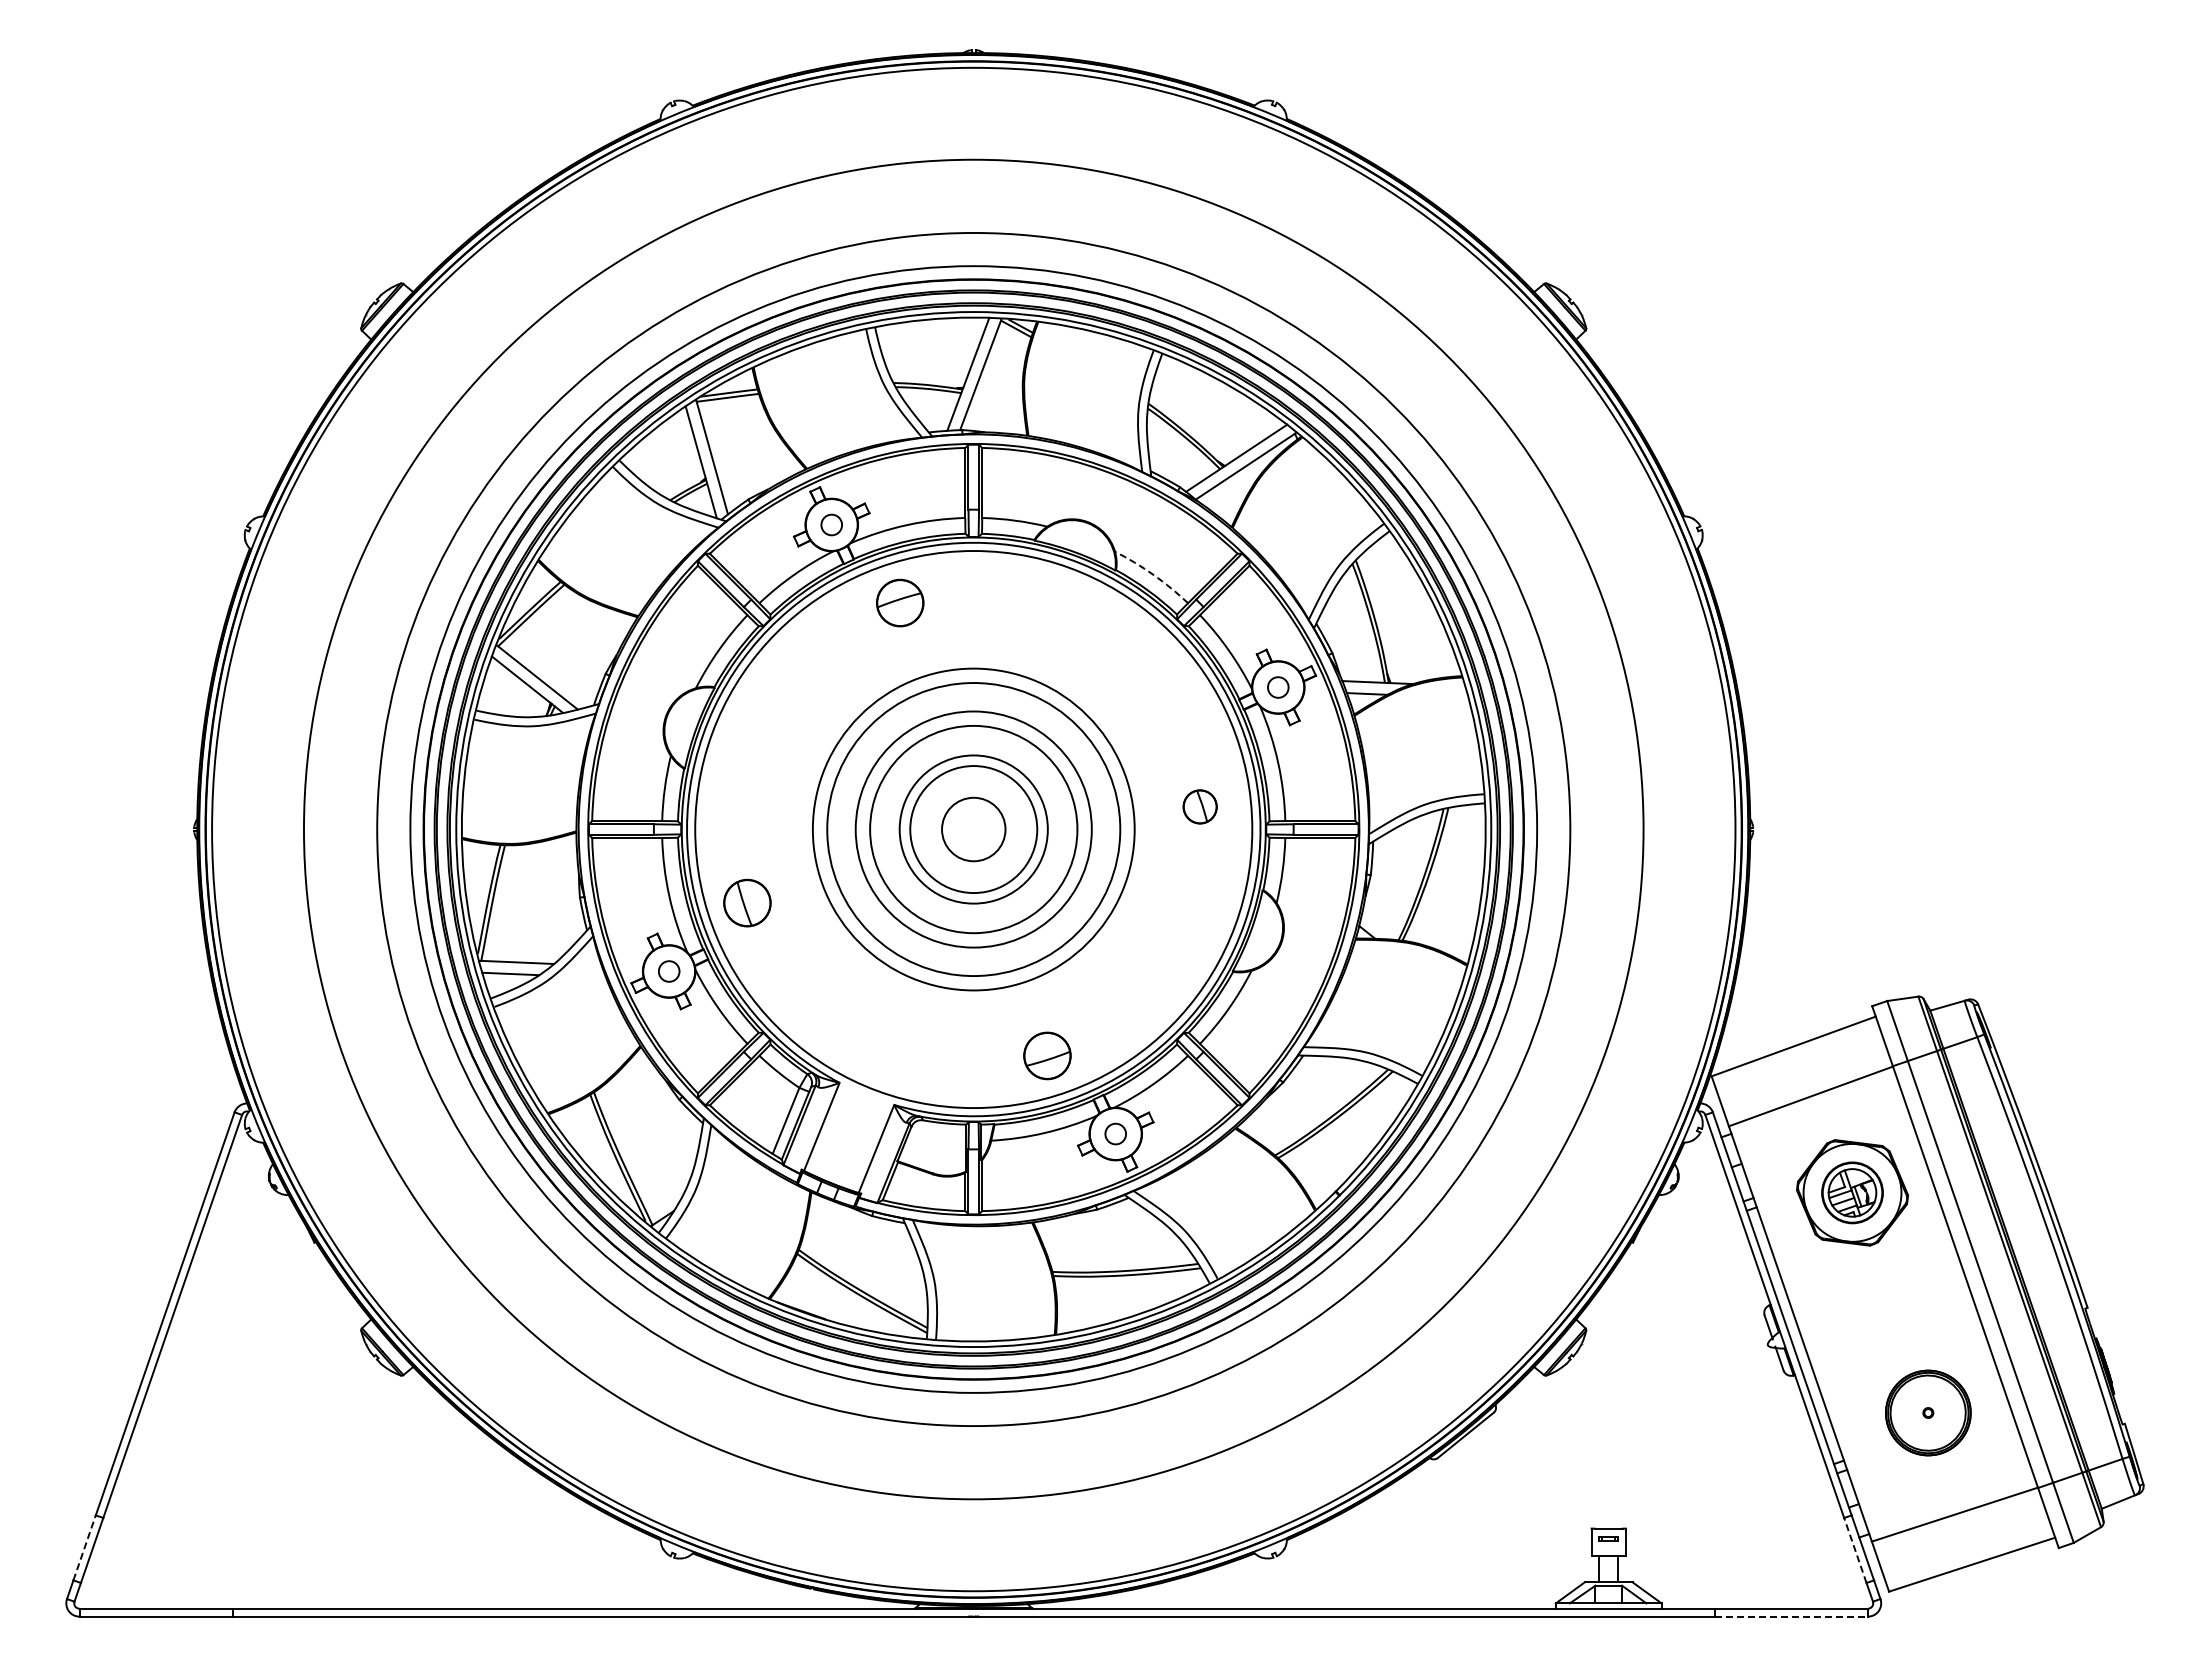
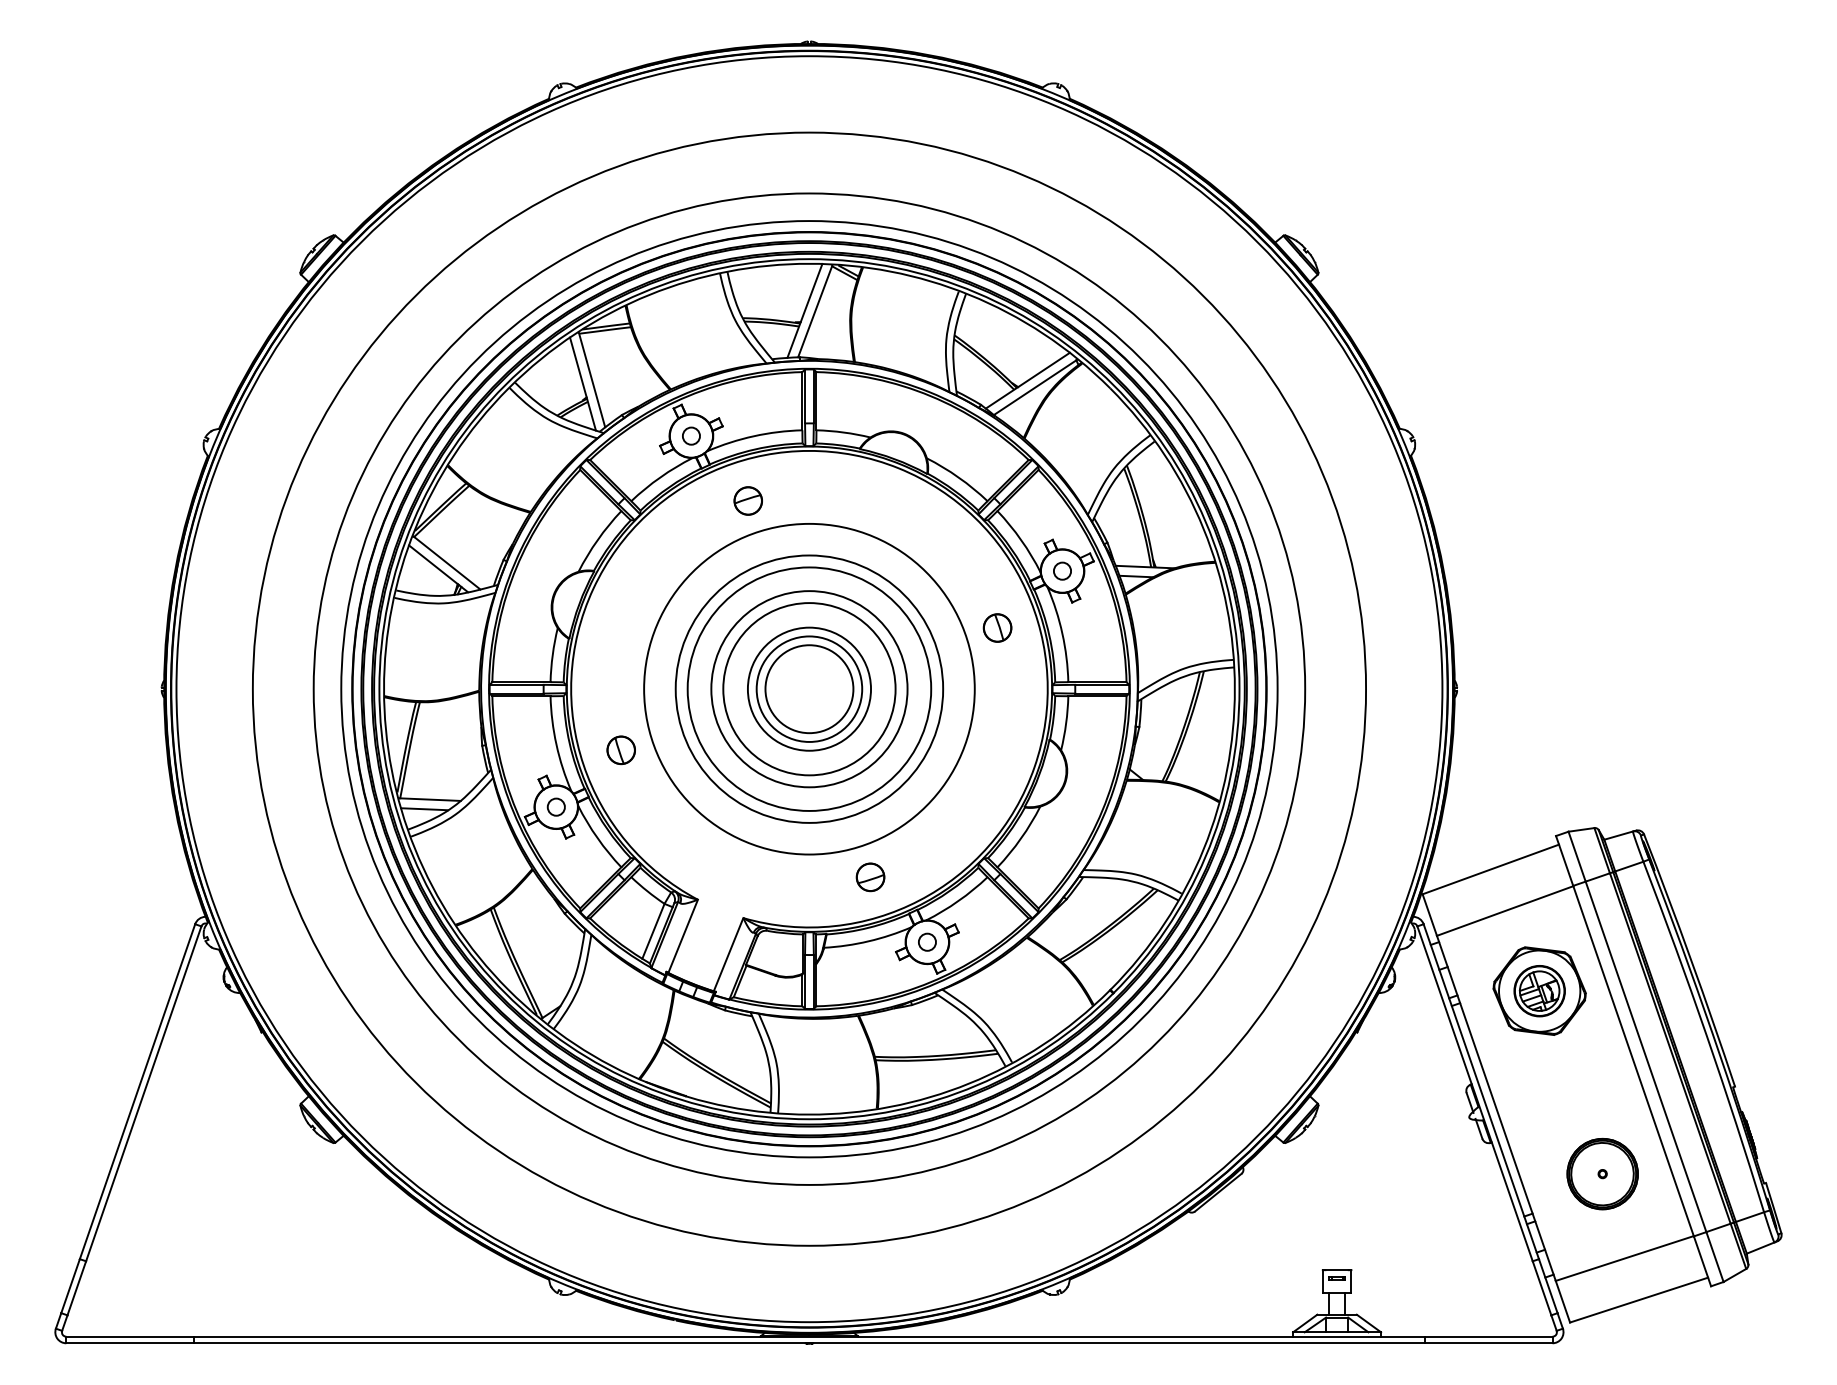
arc: (1153, 574) -> (958, 477), dashed -> solid
part: (899, 602) -> (747, 500), size x0.71
part: (1199, 806) -> (997, 627), moved
circle: (973, 829) -> (809, 689), size x0.71
circle: (973, 829) -> (809, 689), size x1.67
part: (746, 902) -> (620, 749), size x0.71
part: (1046, 1055) -> (869, 876), size x0.71
line: (84, 1547) -> (70, 1285), dashed -> solid
line: (1855, 1550) -> (1542, 1288), dashed -> solid
line: (1791, 1616) -> (1488, 1343), dashed -> solid

